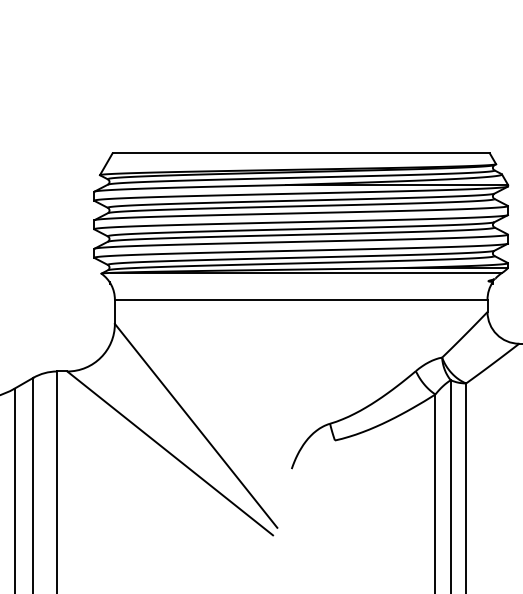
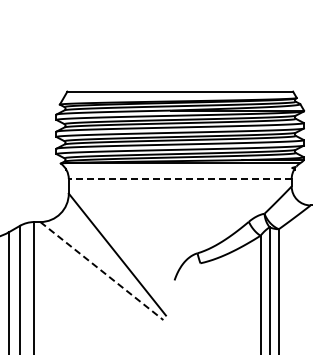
line: (299, 300) -> (179, 179), solid -> dashed
line: (169, 454) -> (101, 271), solid -> dashed

